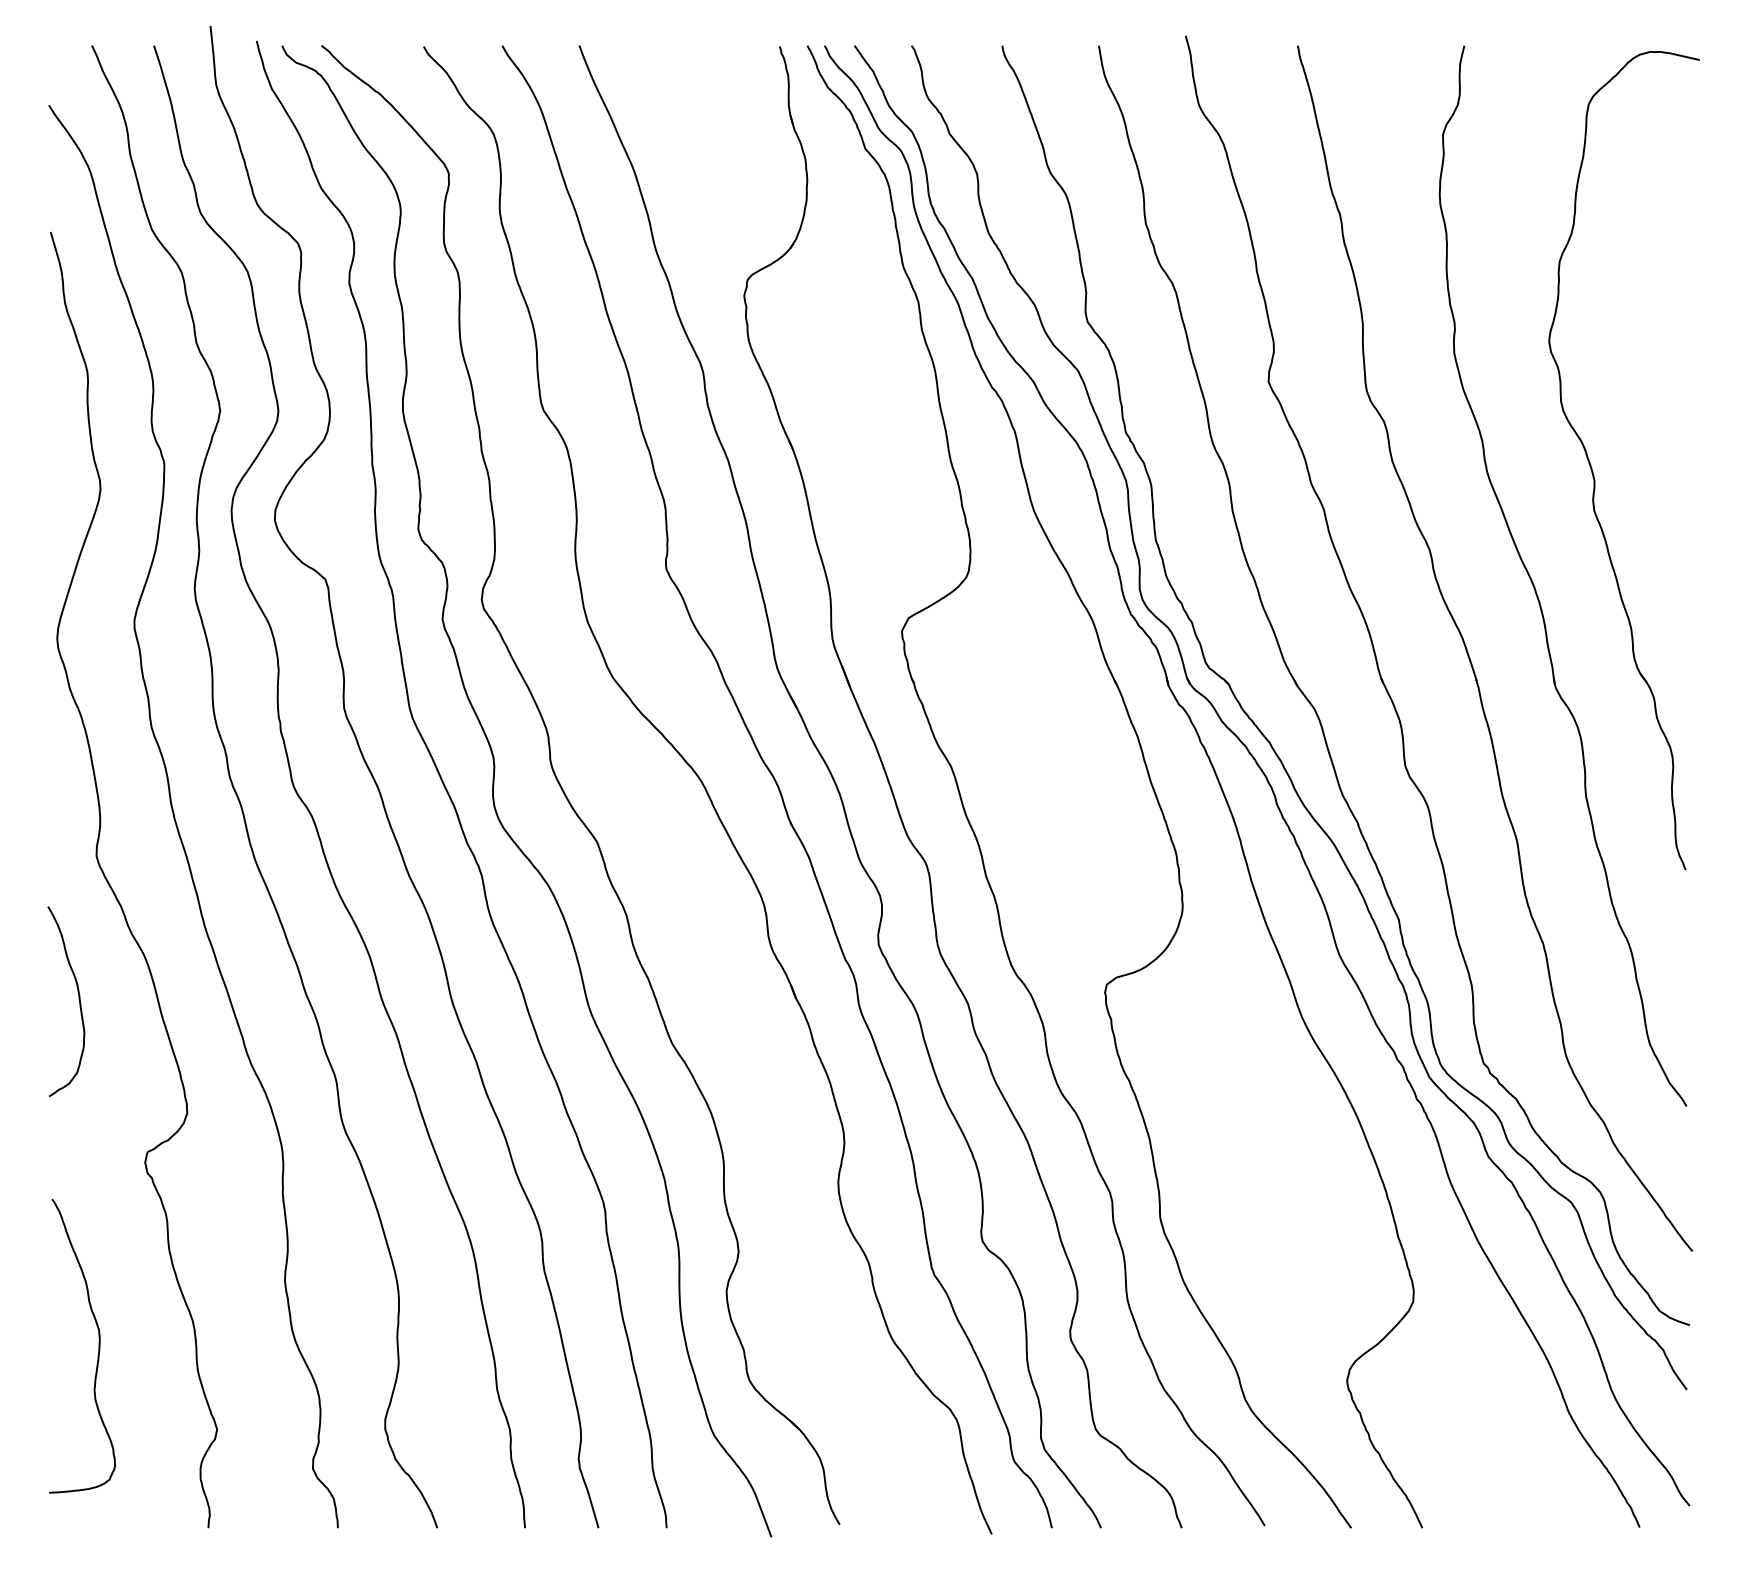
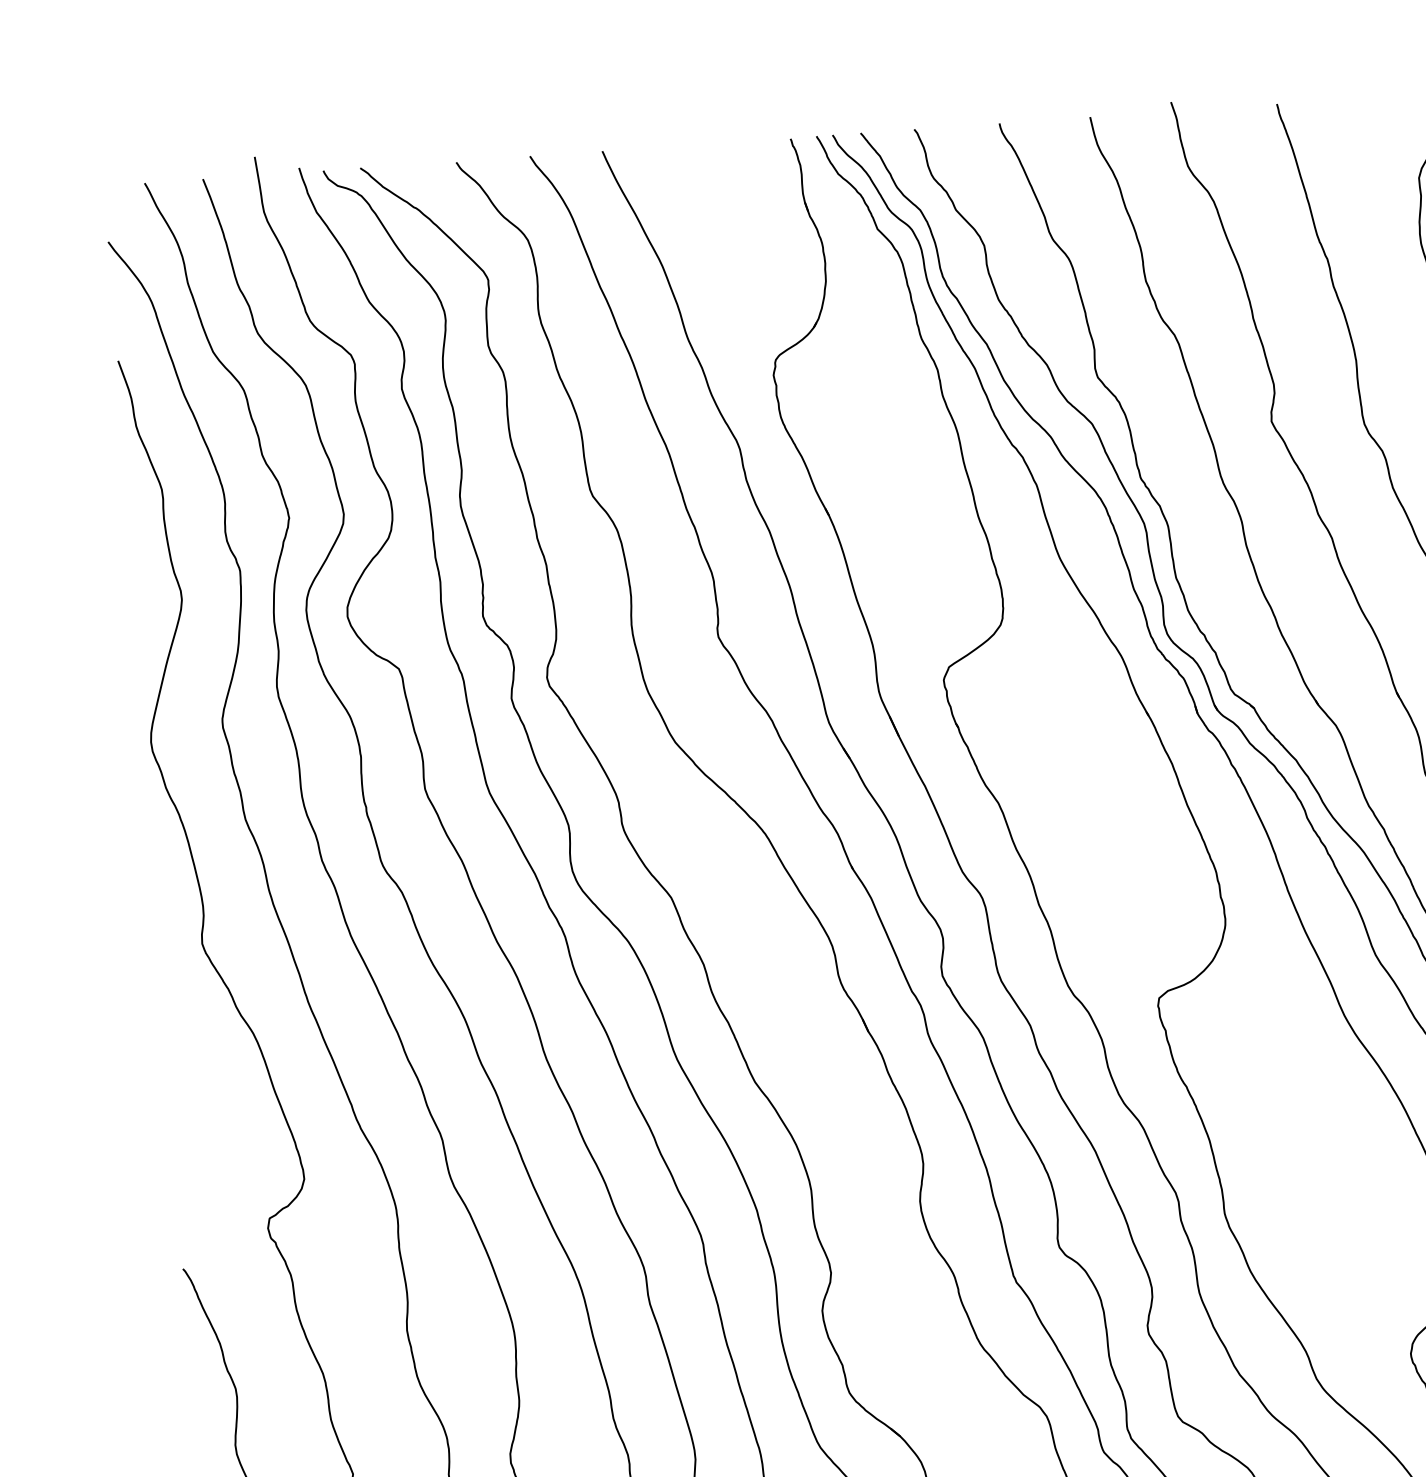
curve: (78, 999) -> (194, 1079), removed

